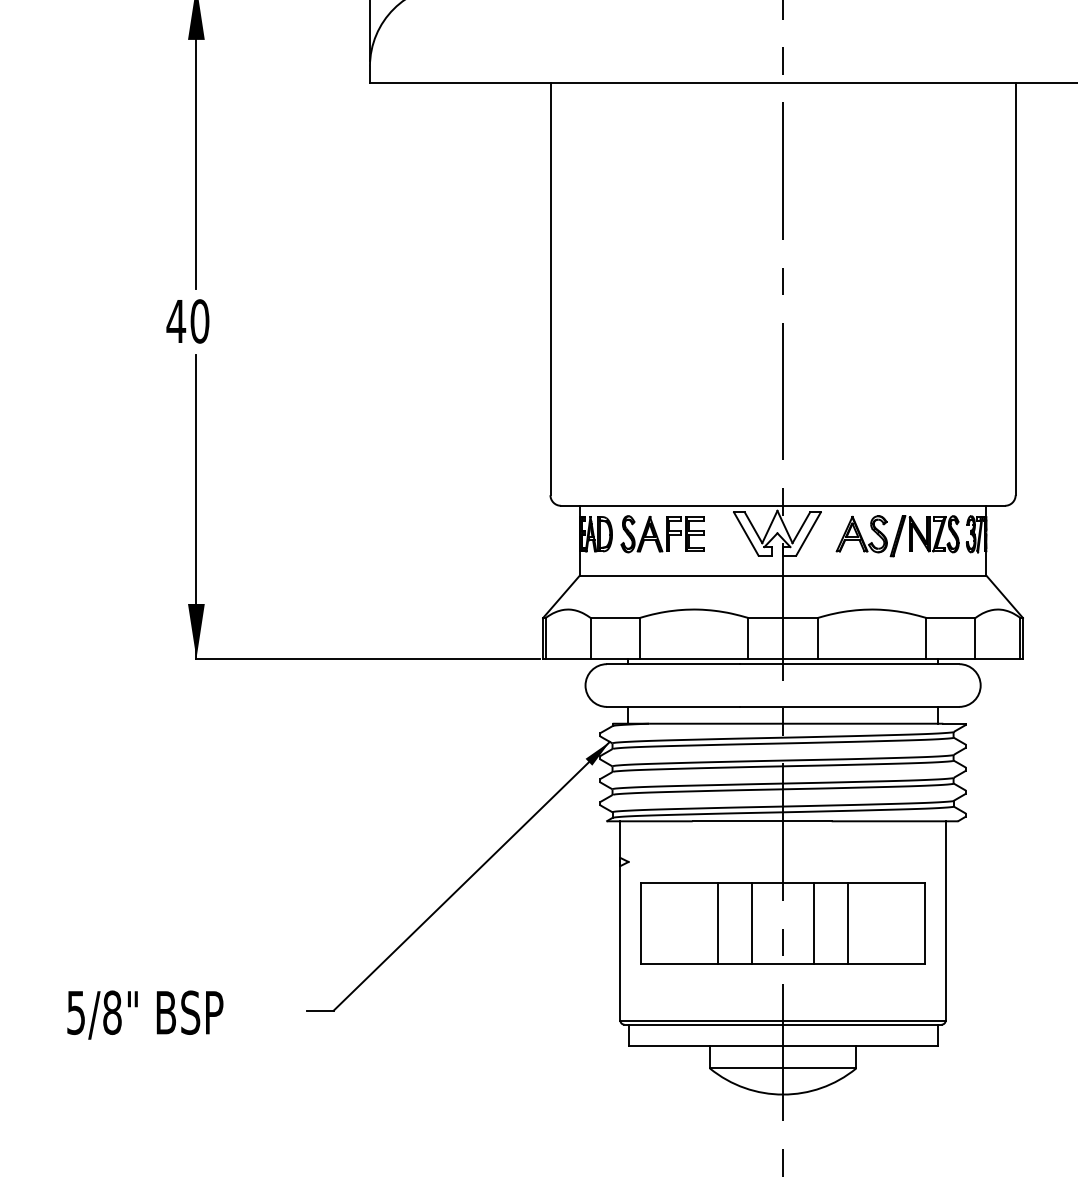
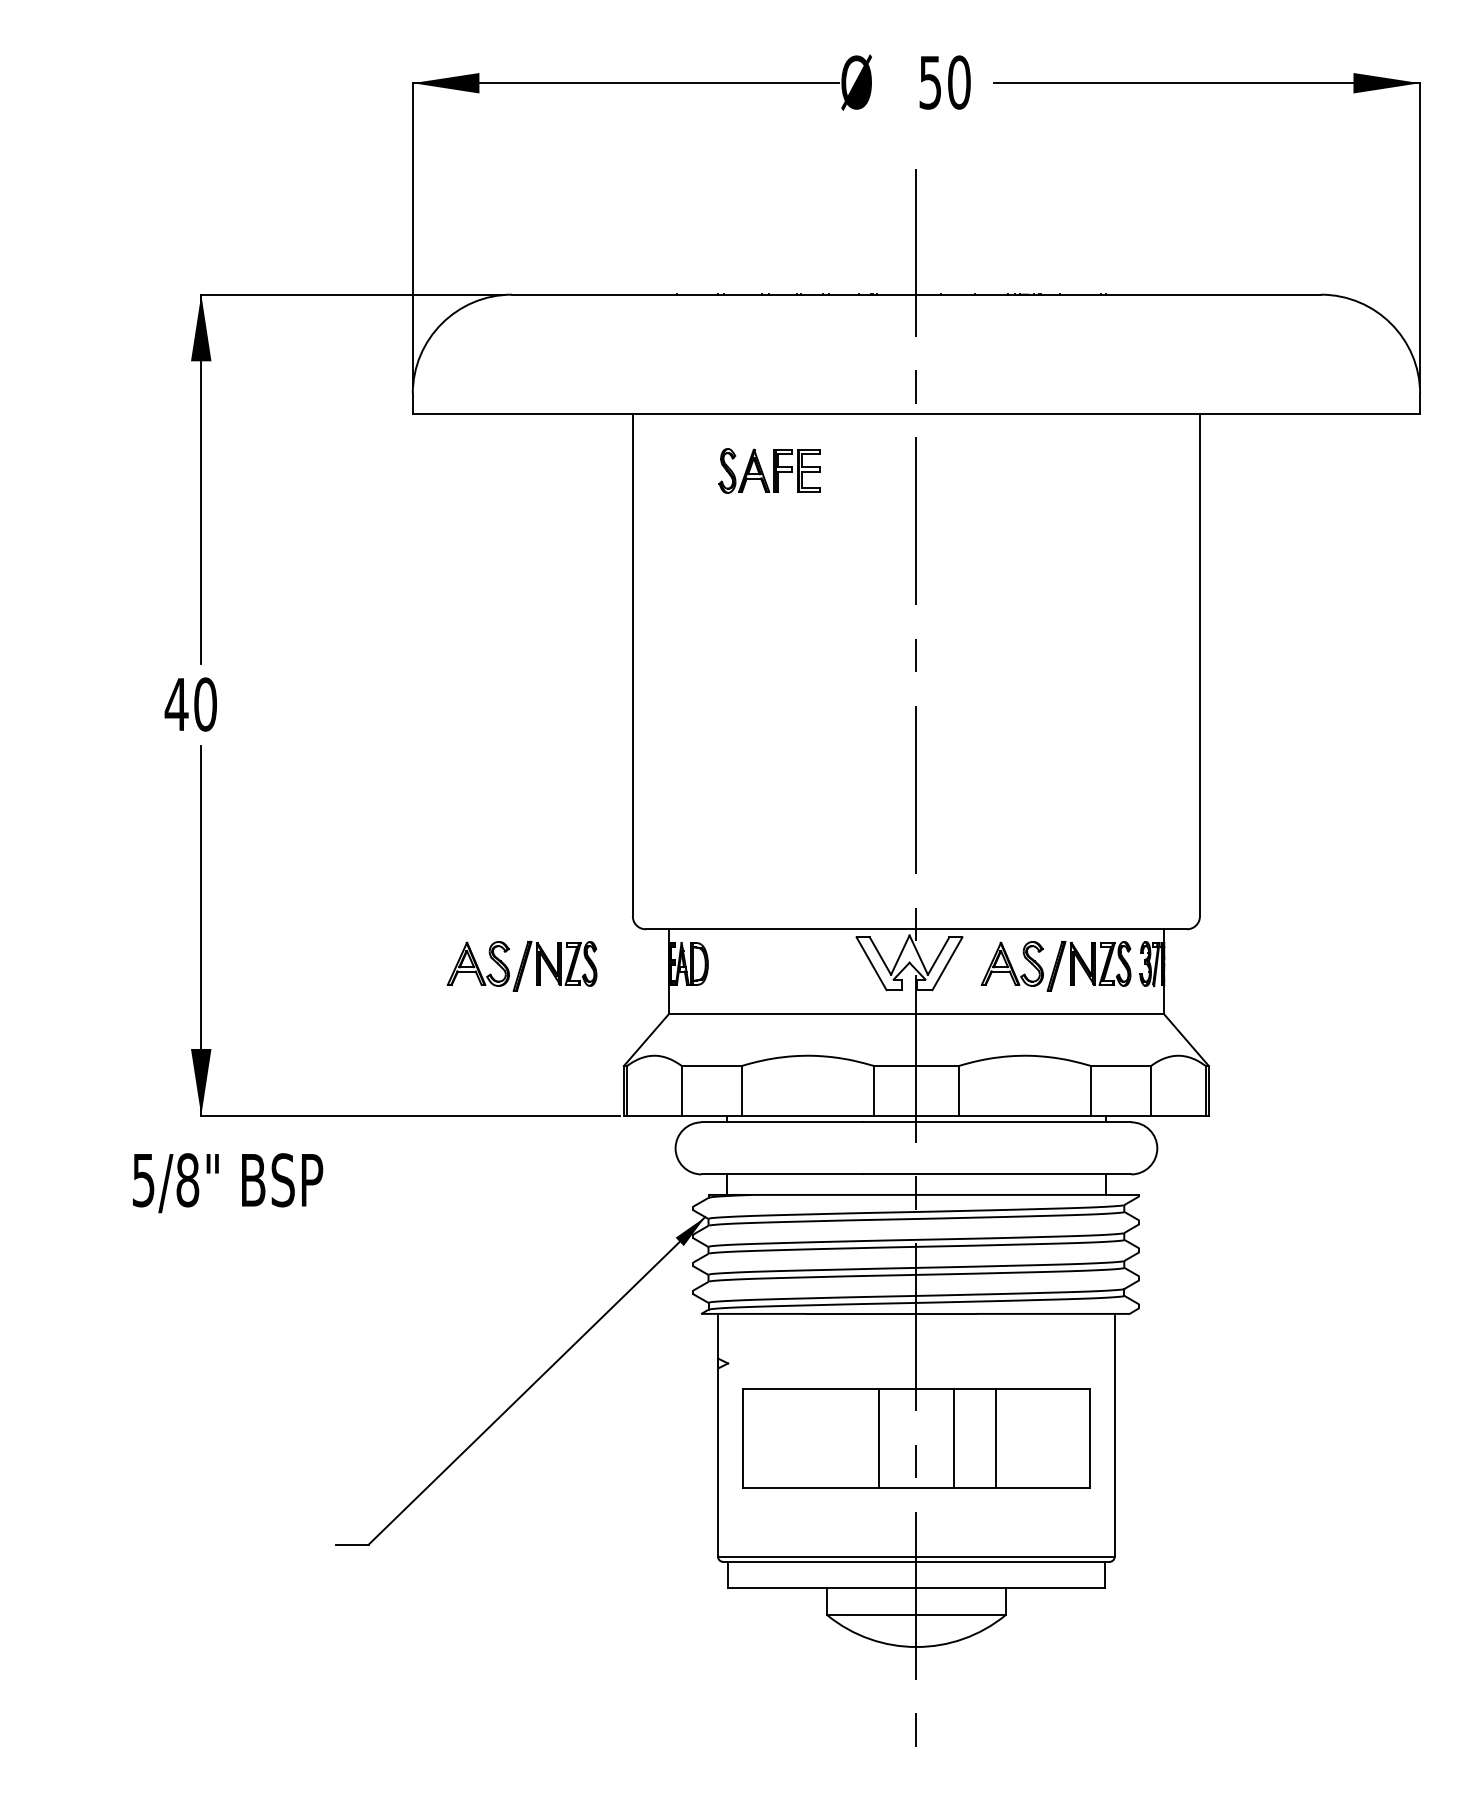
part: (662, 533) -> (769, 470), moved
part: (459, 536) -> (521, 966), added
line: (718, 923) -> (837, 1438), removed
text: (145, 1015) -> (228, 1183), moved

